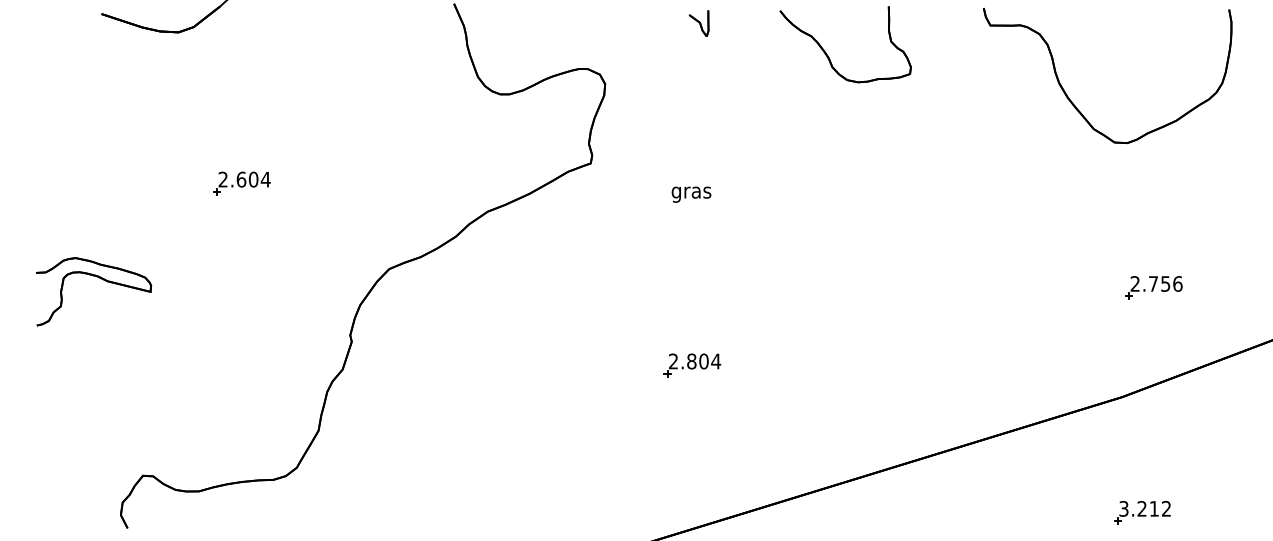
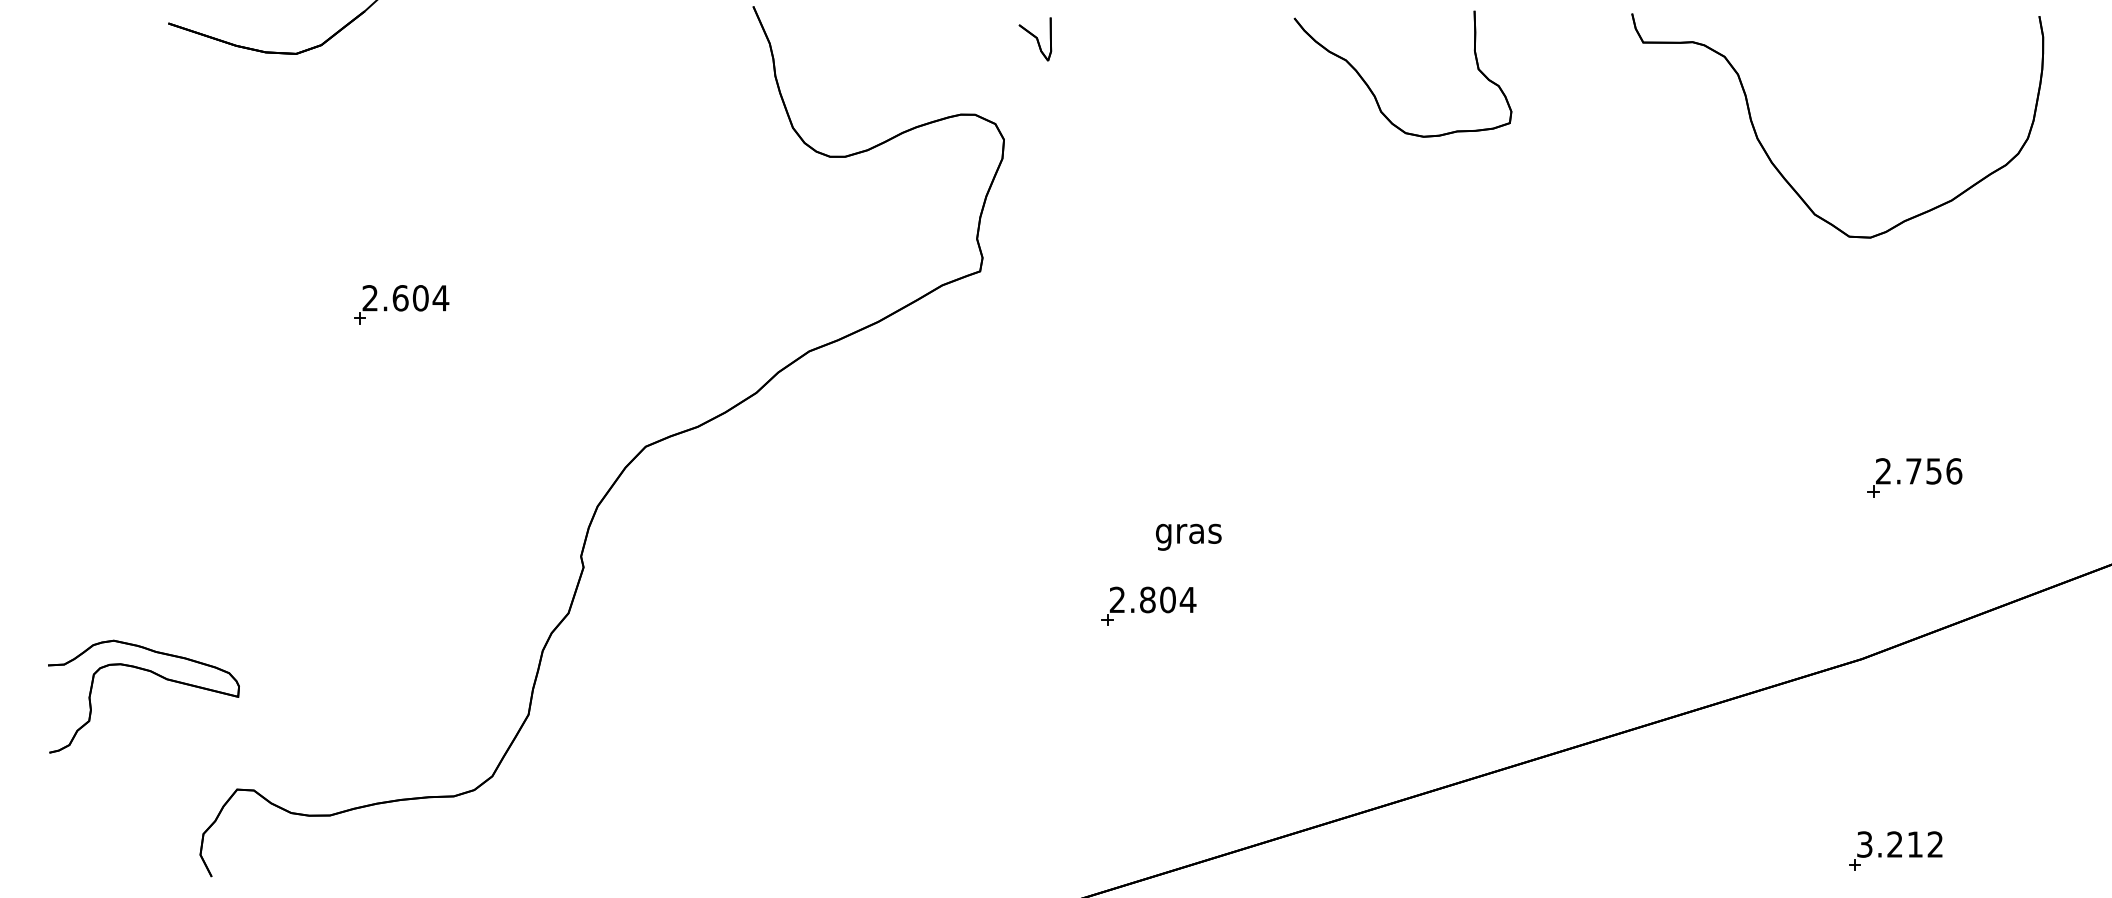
part: (698, 23) -> (1034, 39), moved
text: (691, 194) -> (1188, 536), moved
part: (101, 279) -> (156, 676), moved

